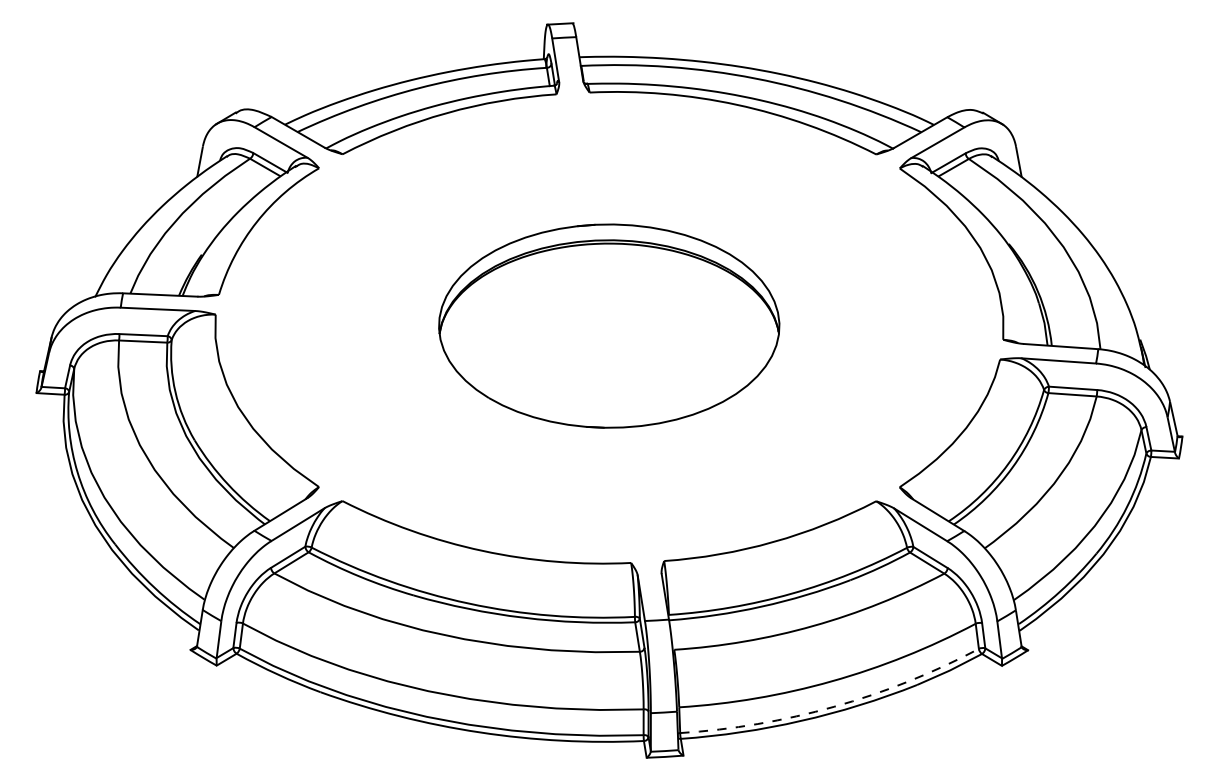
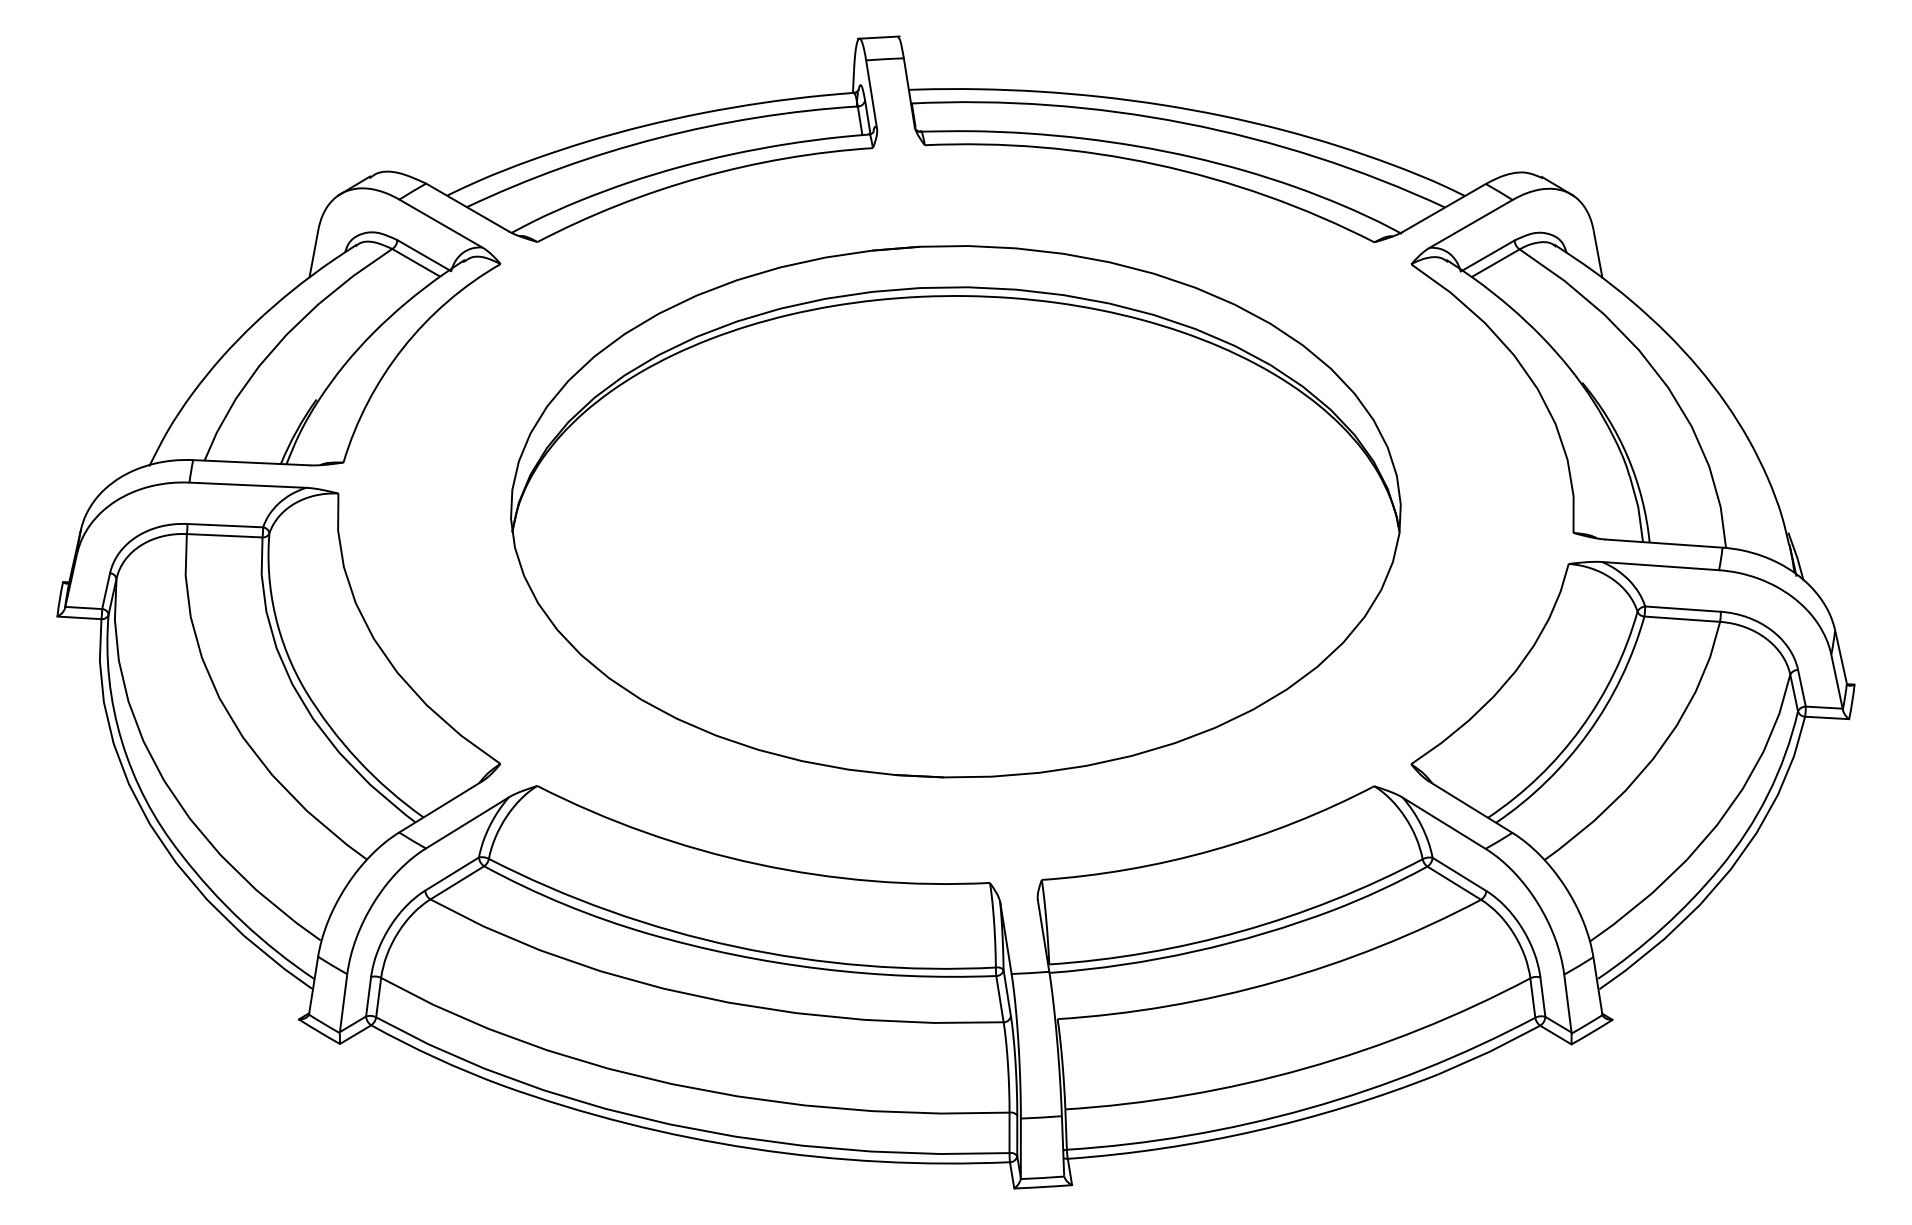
part: (608, 325) -> (954, 510), size x1.67
arc: (834, 706) -> (1308, 1108), dashed -> solid

